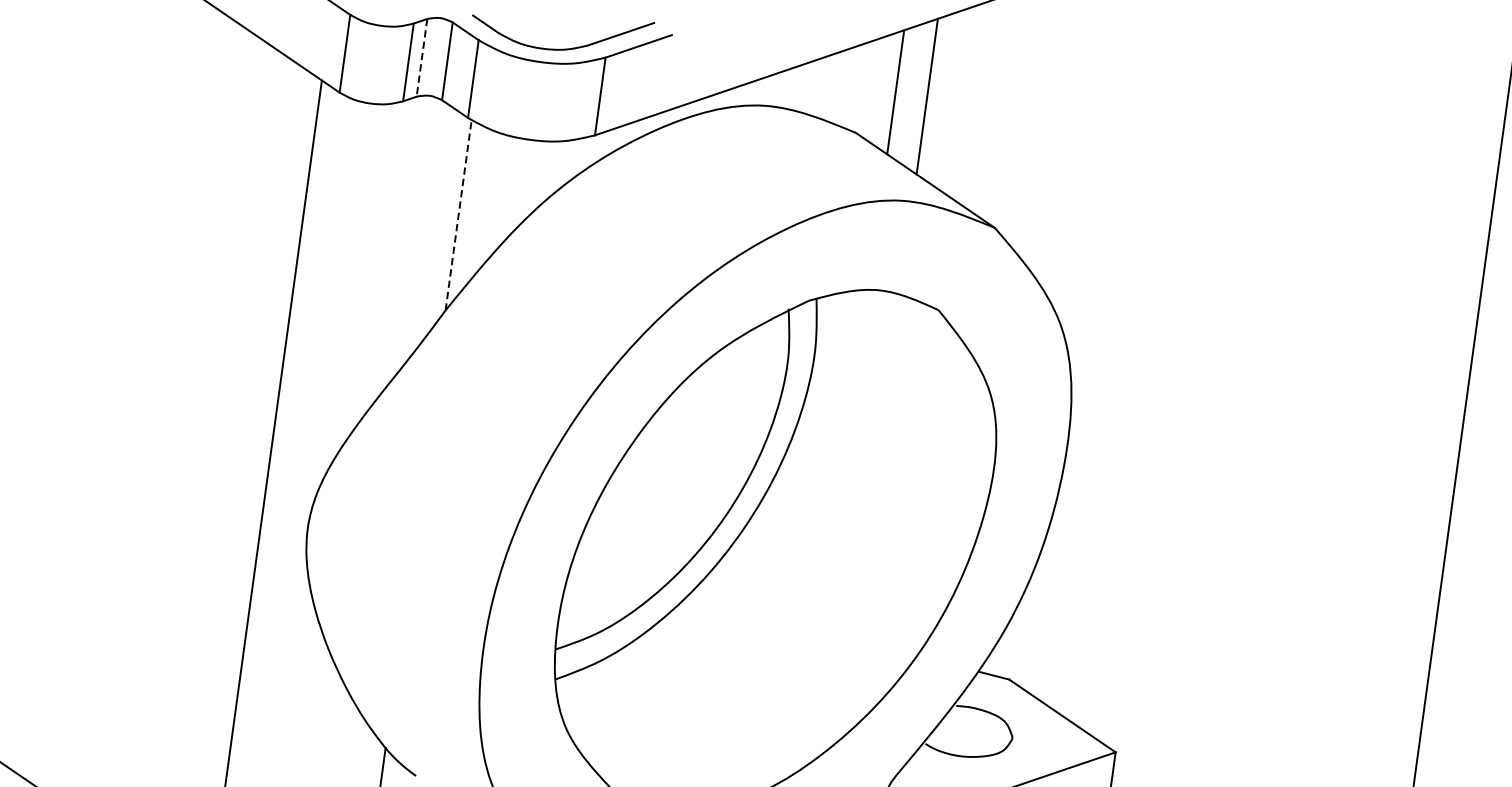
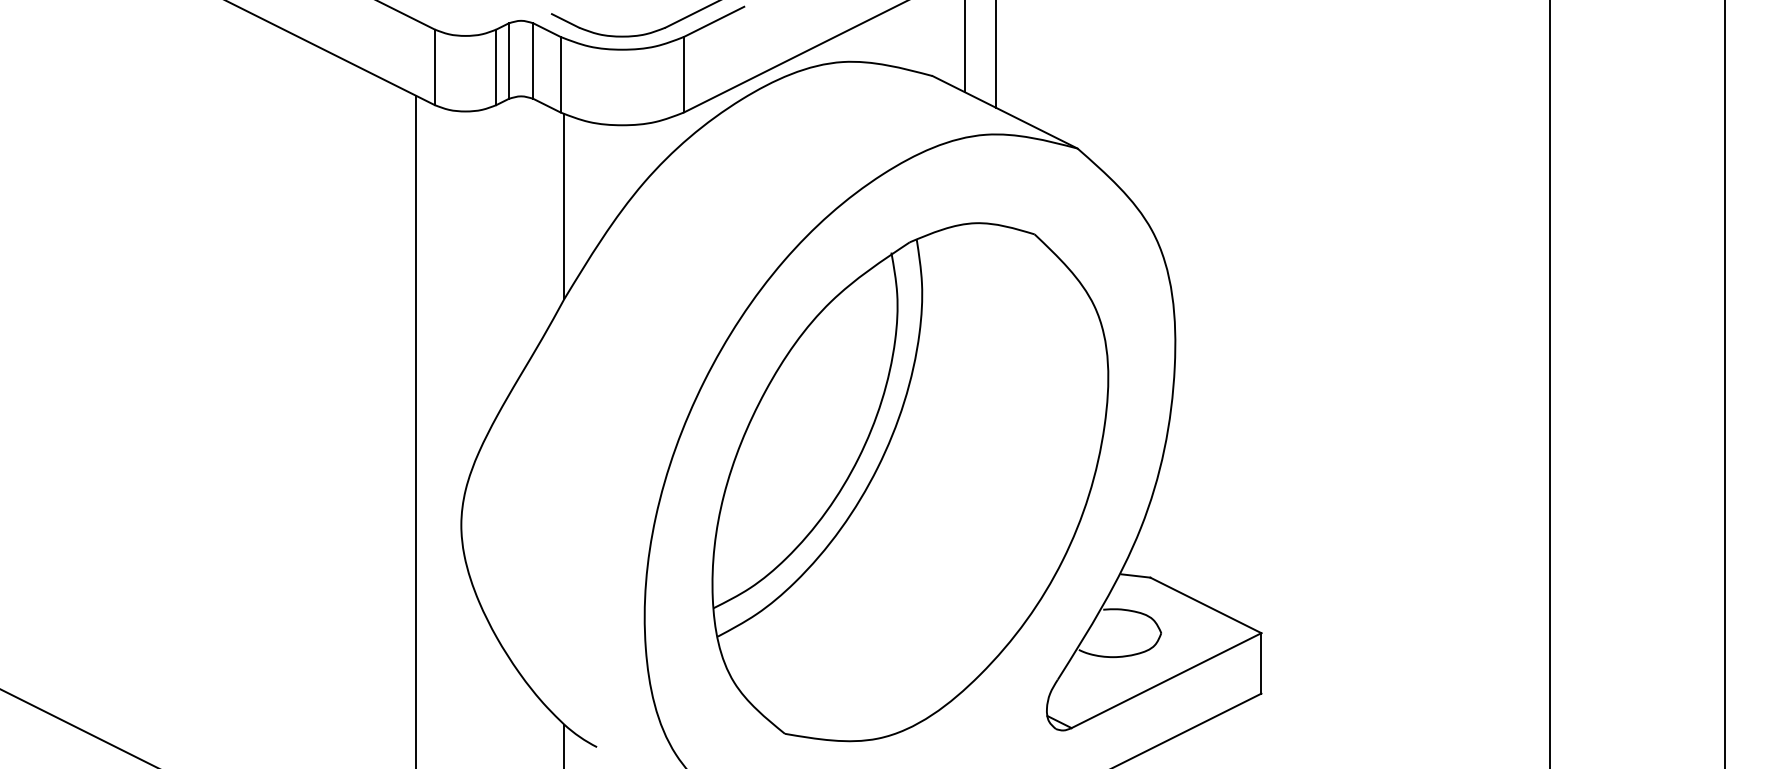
line: (421, 58) -> (508, 61), dashed -> solid
line: (458, 215) -> (564, 206), dashed -> solid

